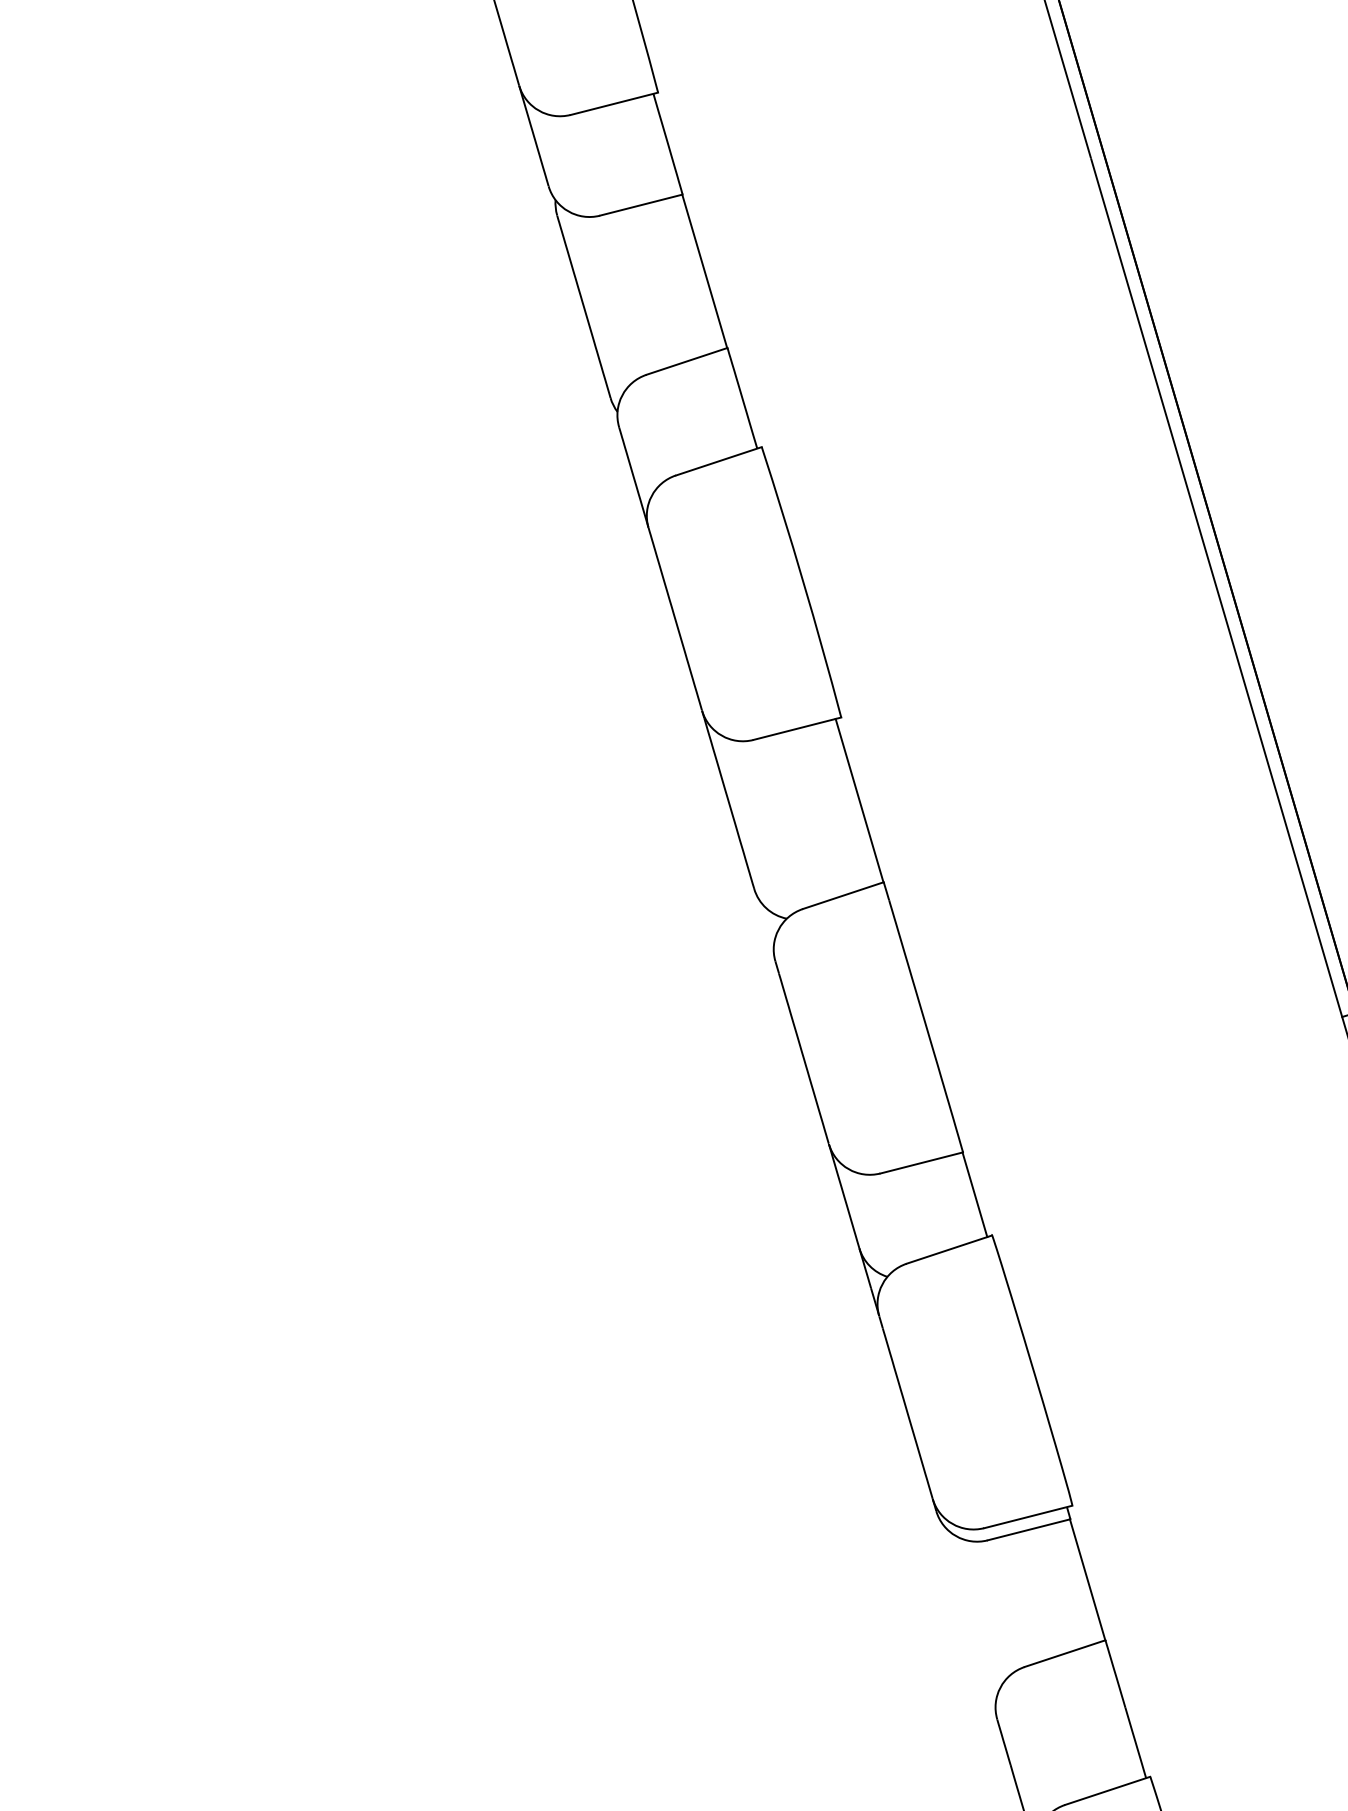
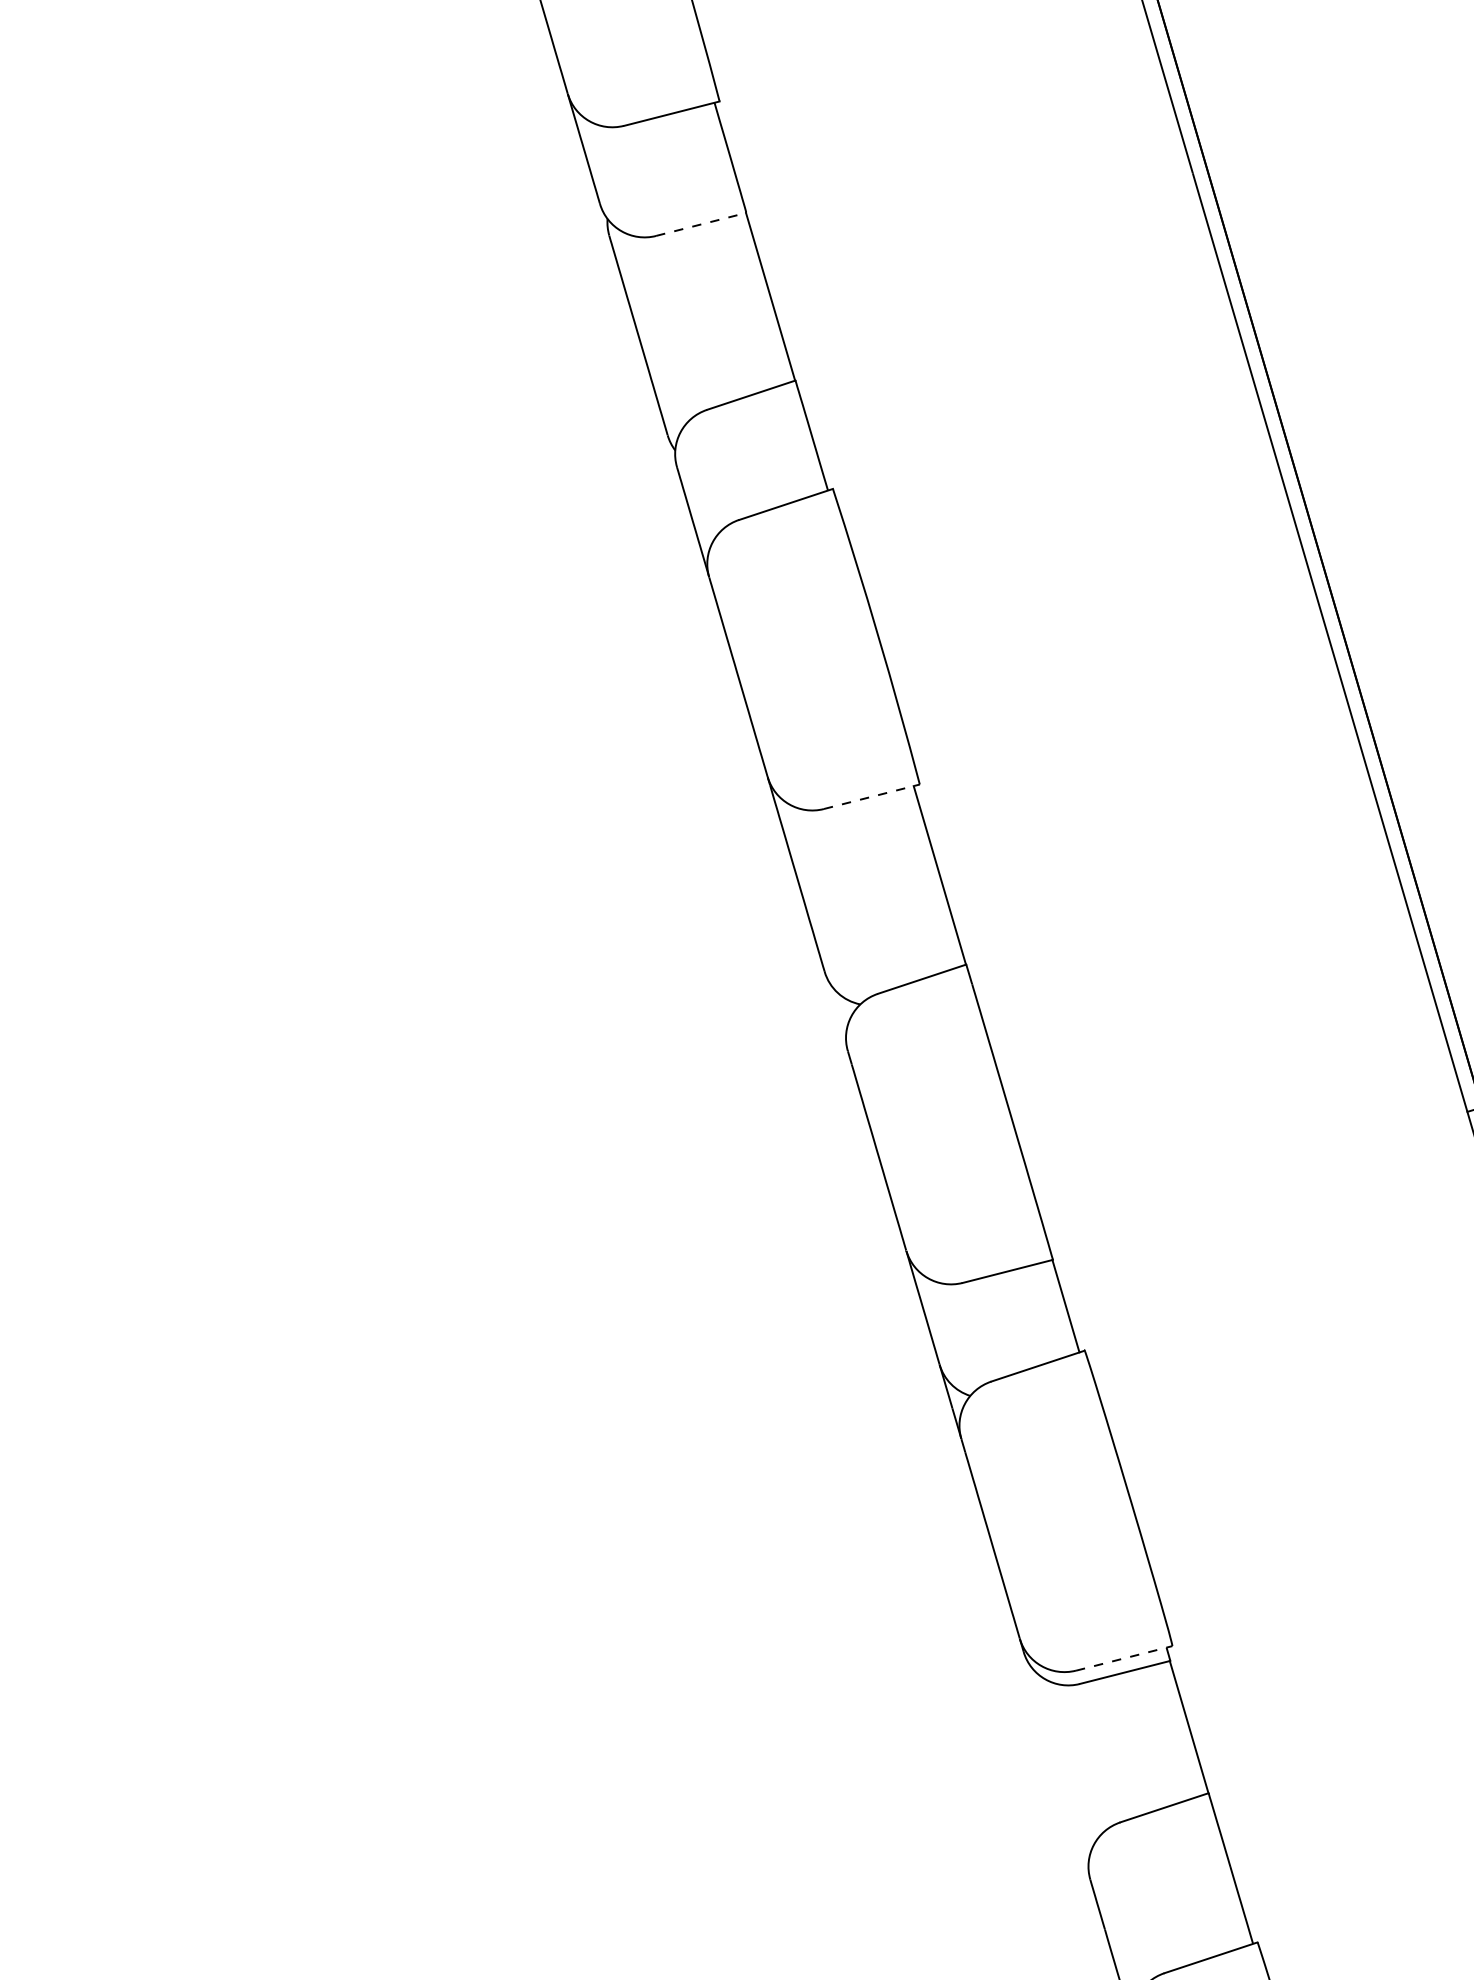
line: (641, 205) -> (701, 224), solid -> dashed
line: (797, 728) -> (871, 796), solid -> dashed
line: (1028, 1516) -> (1124, 1657), solid -> dashed

